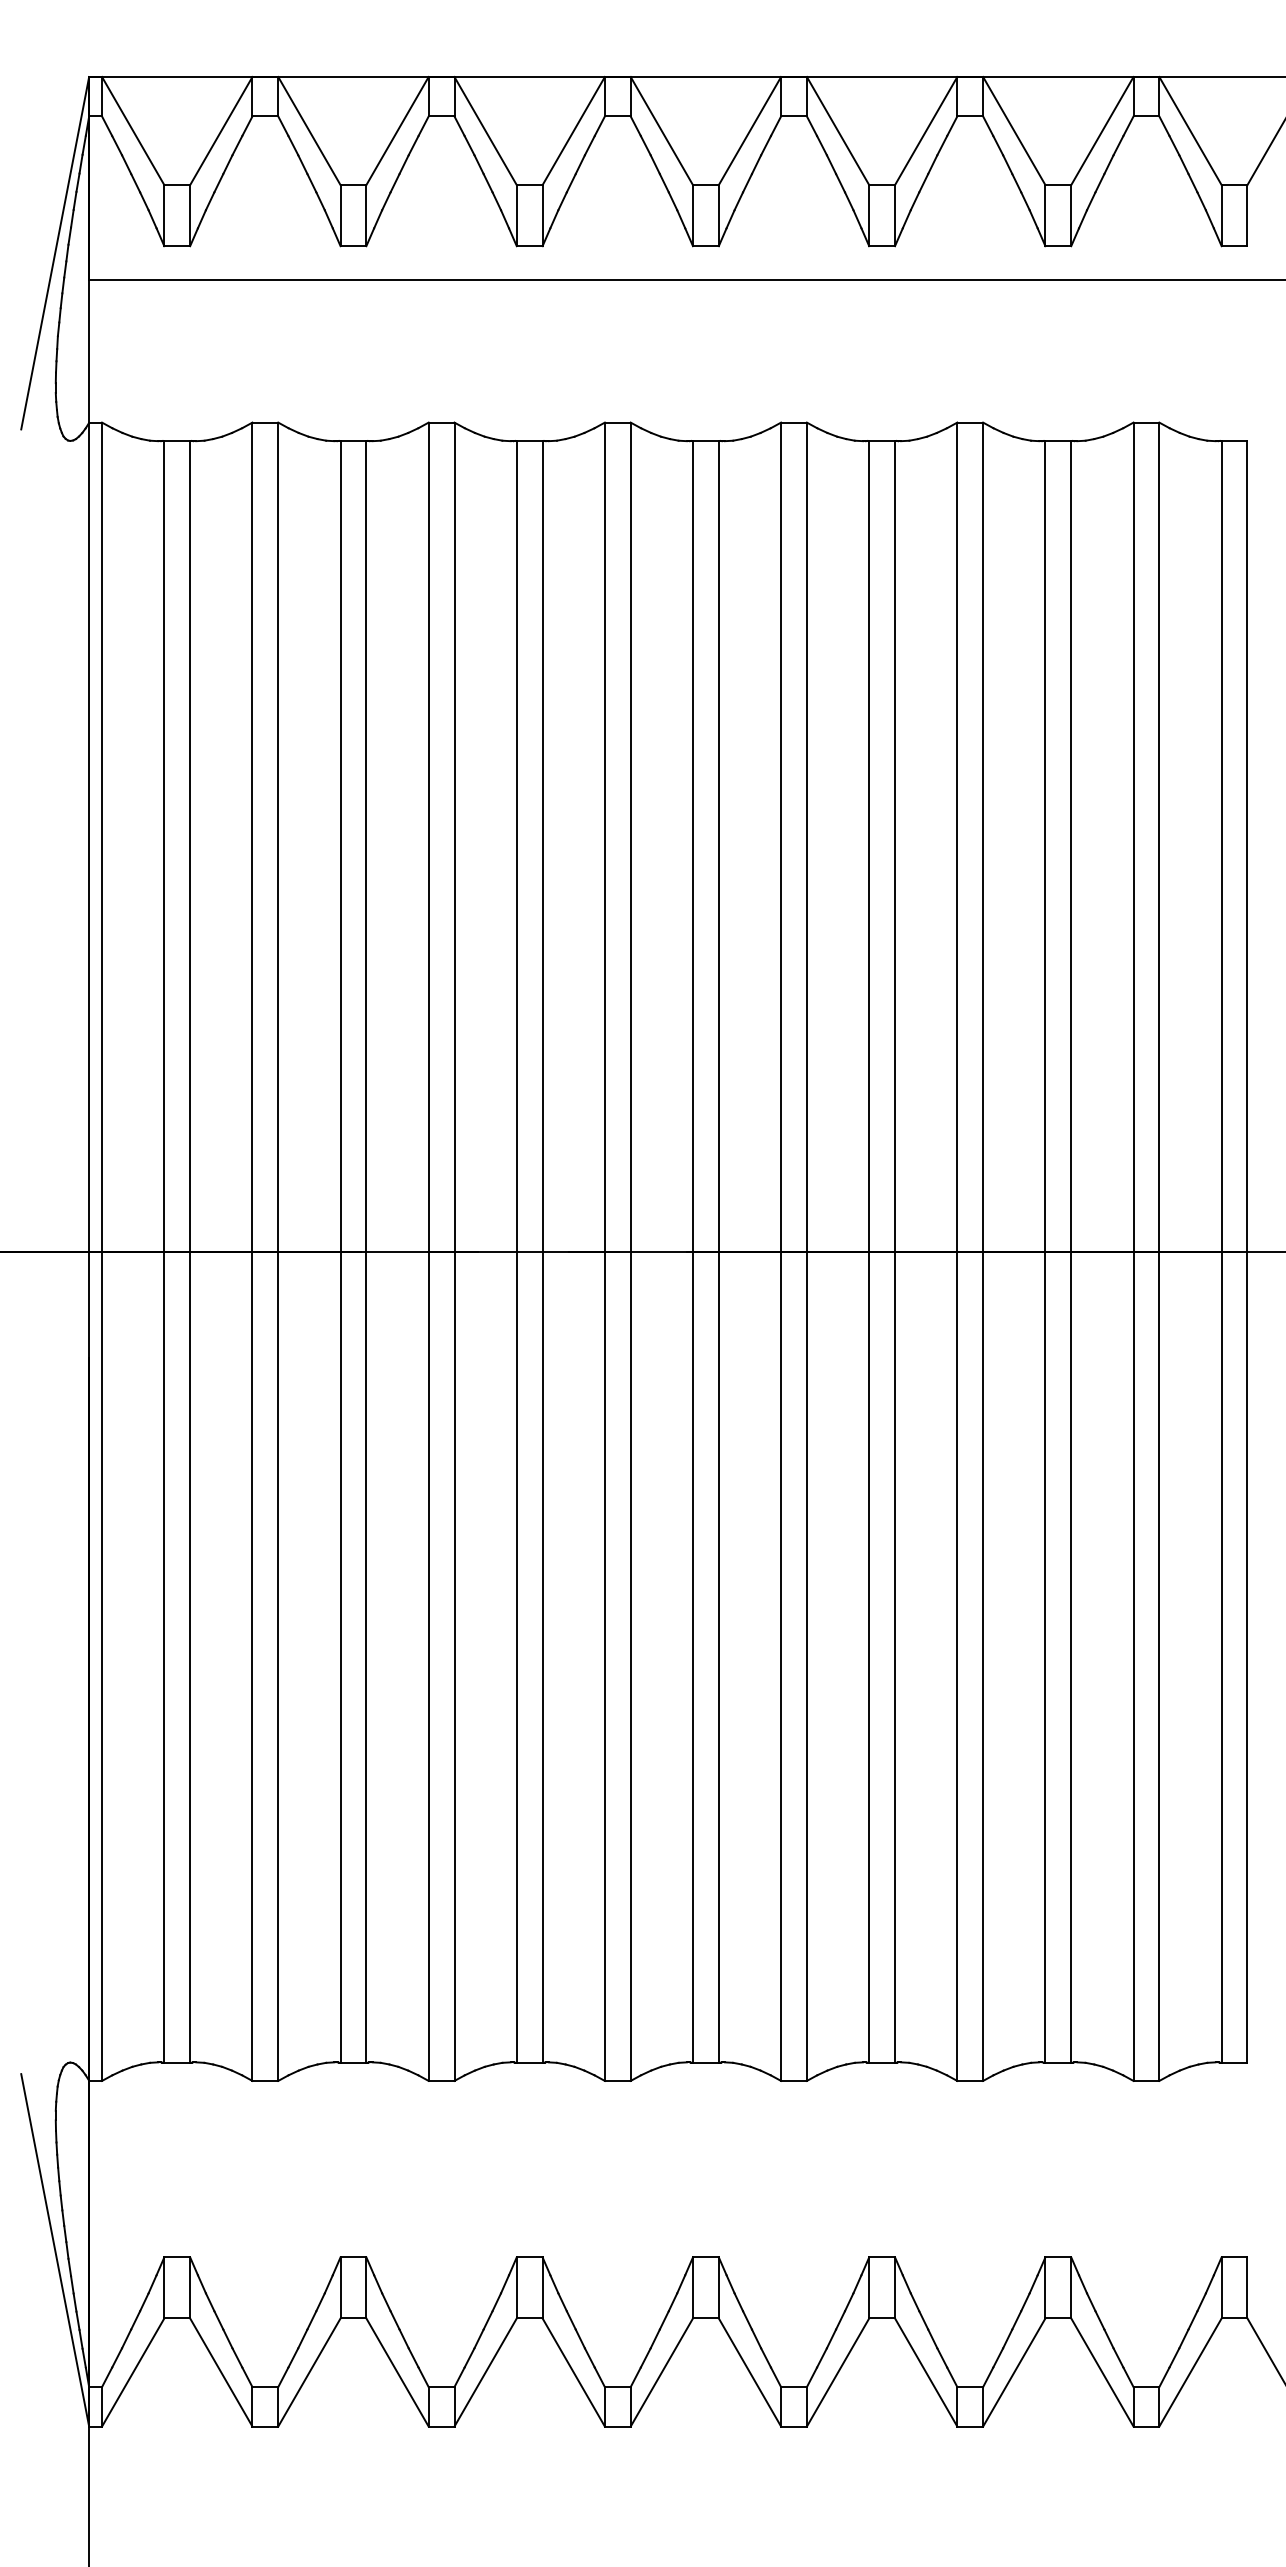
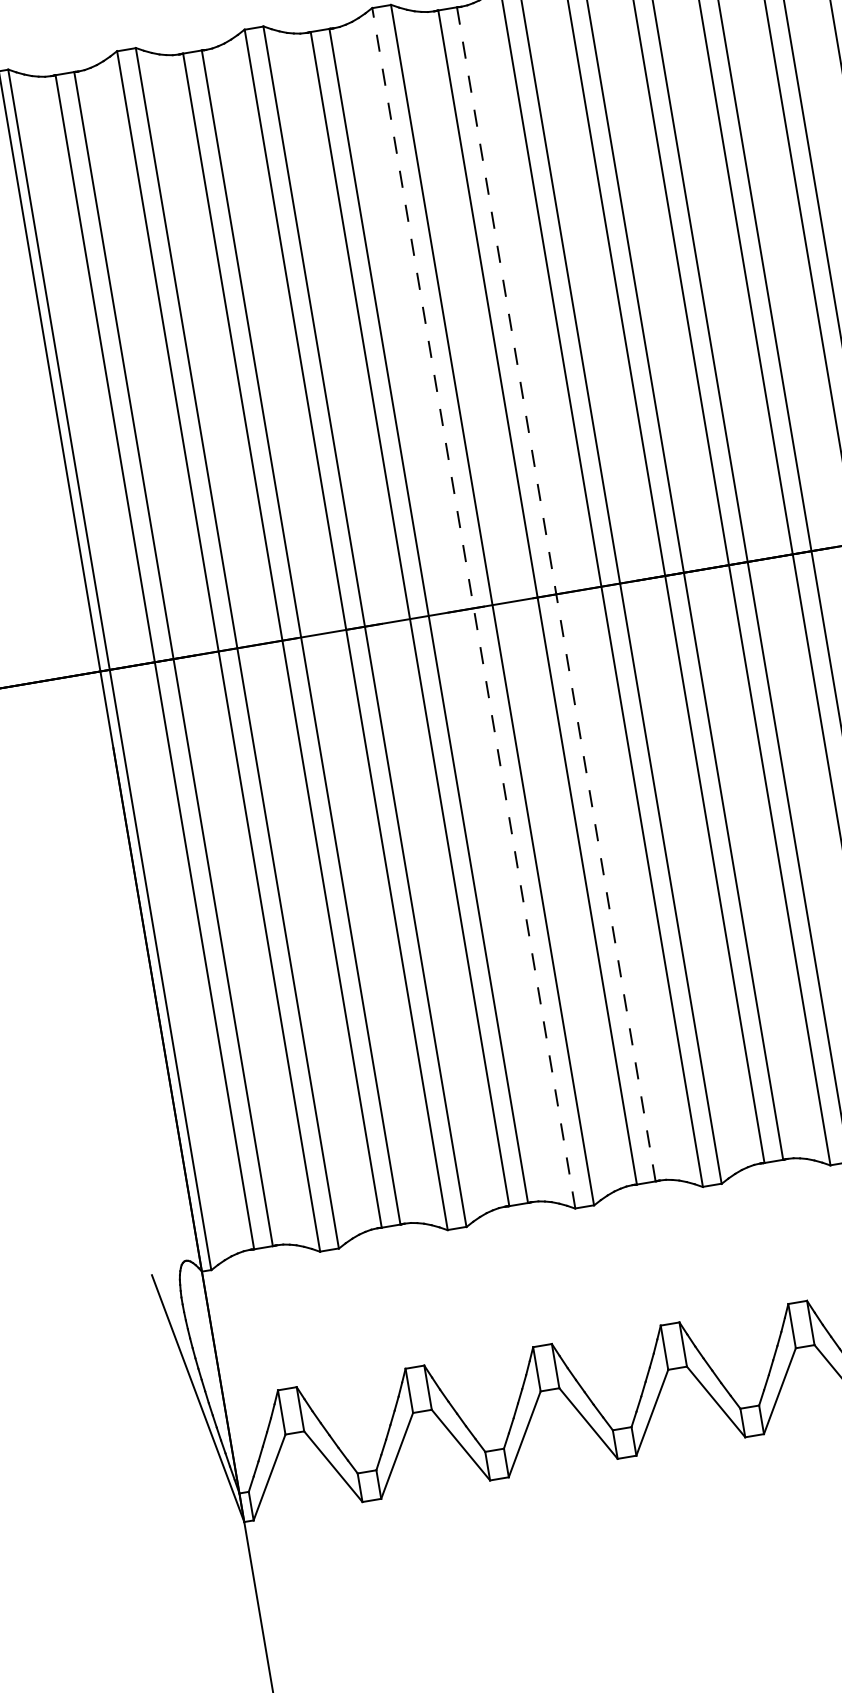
line: (604, 1251) -> (473, 608), solid -> dashed
line: (718, 1251) -> (556, 594), solid -> dashed

